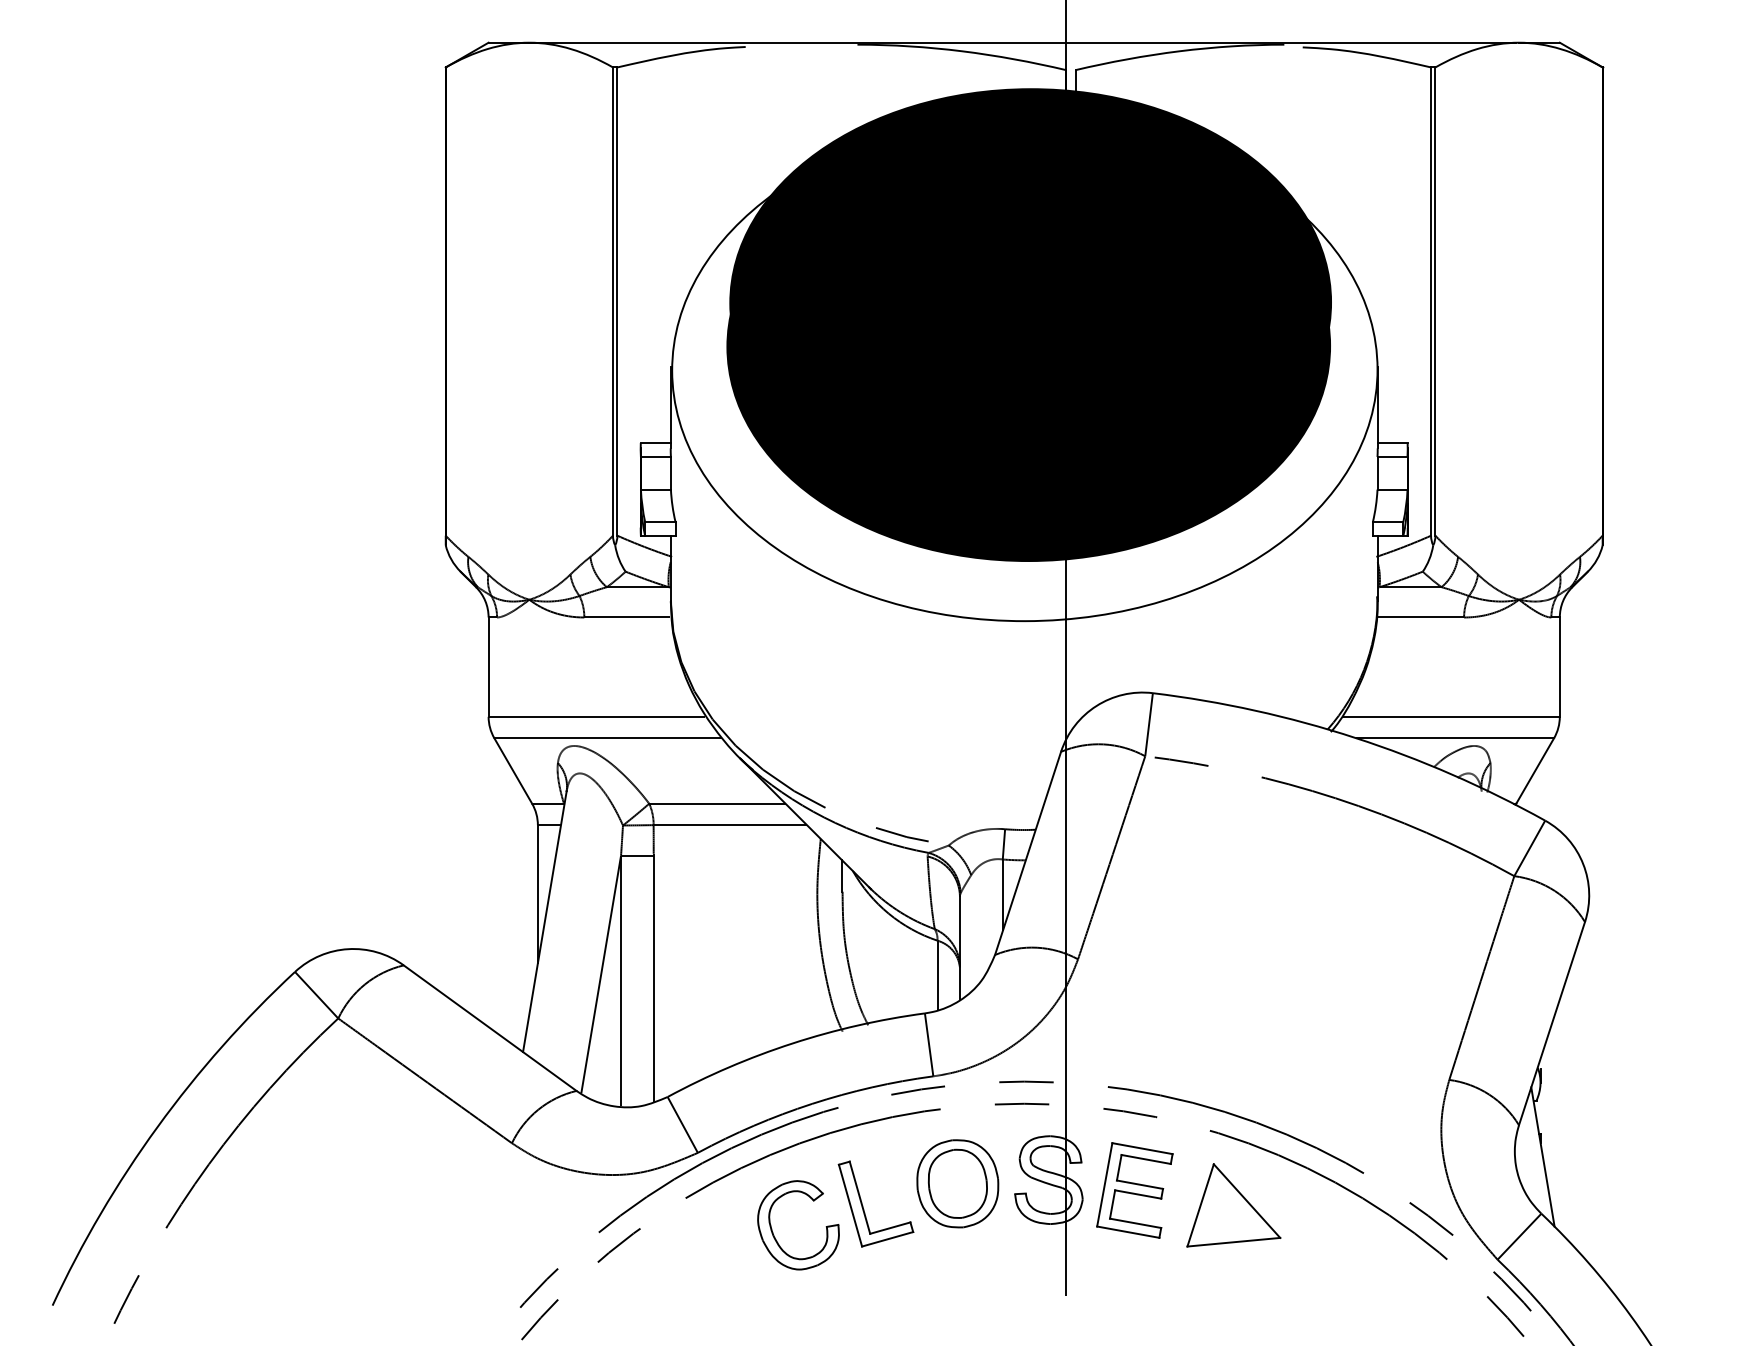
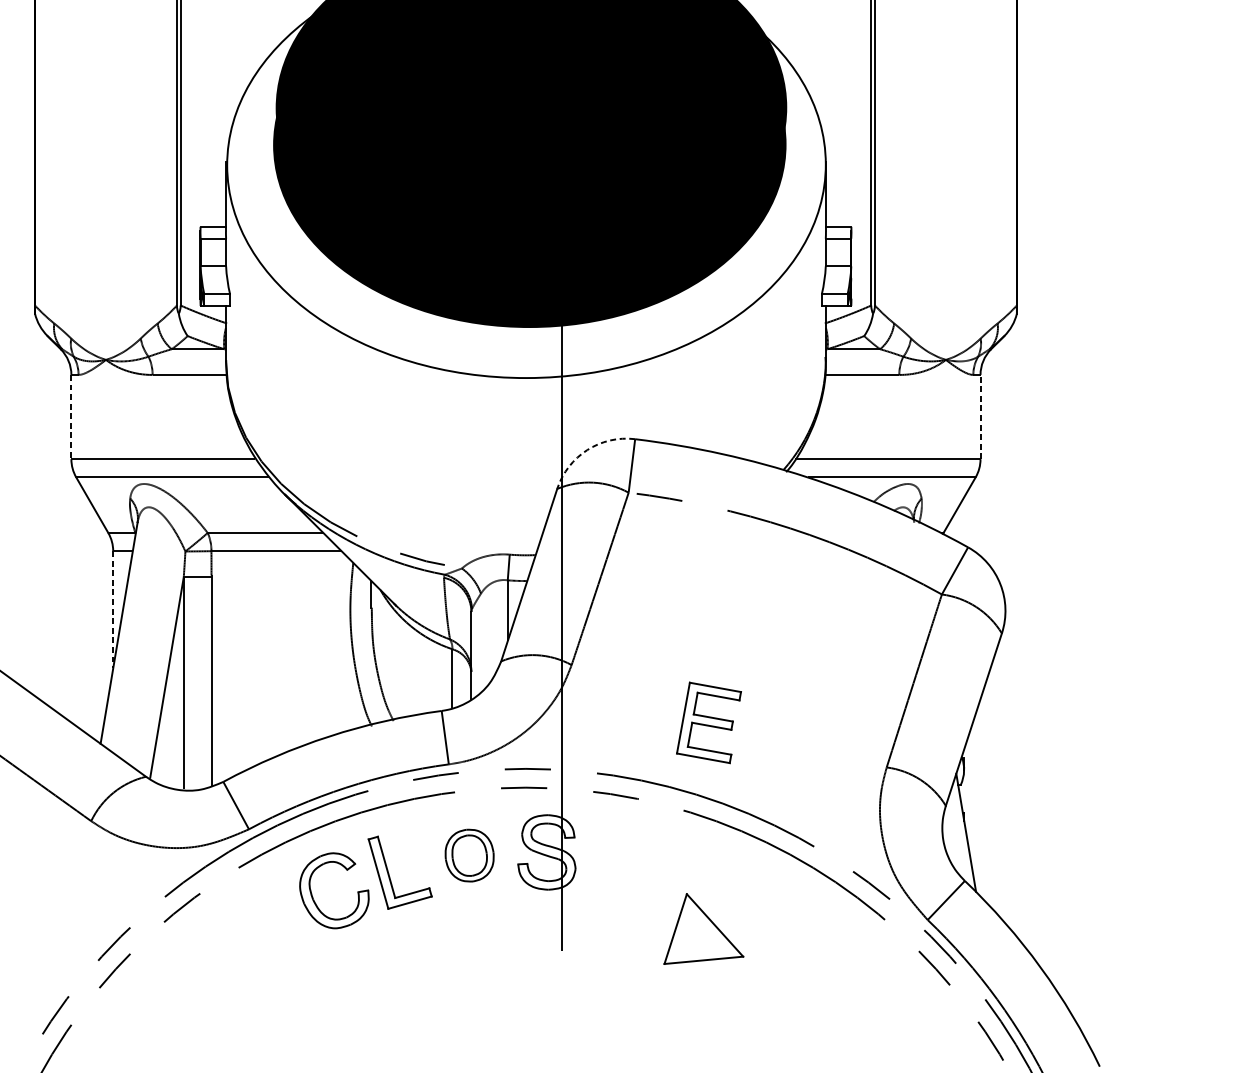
line: (488, 667) -> (71, 417), solid -> dashed
line: (1559, 667) -> (980, 417), solid -> dashed
arc: (1096, 706) -> (587, 450), solid -> dashed
line: (537, 894) -> (112, 610), solid -> dashed
part: (957, 1183) -> (469, 855), size x0.7
part: (1134, 1190) -> (708, 722), moved
part: (1233, 1205) -> (703, 929), moved

